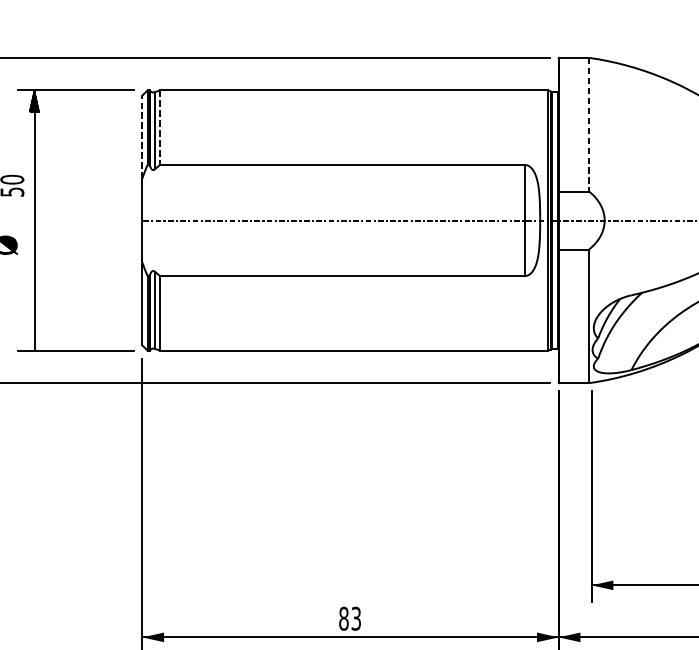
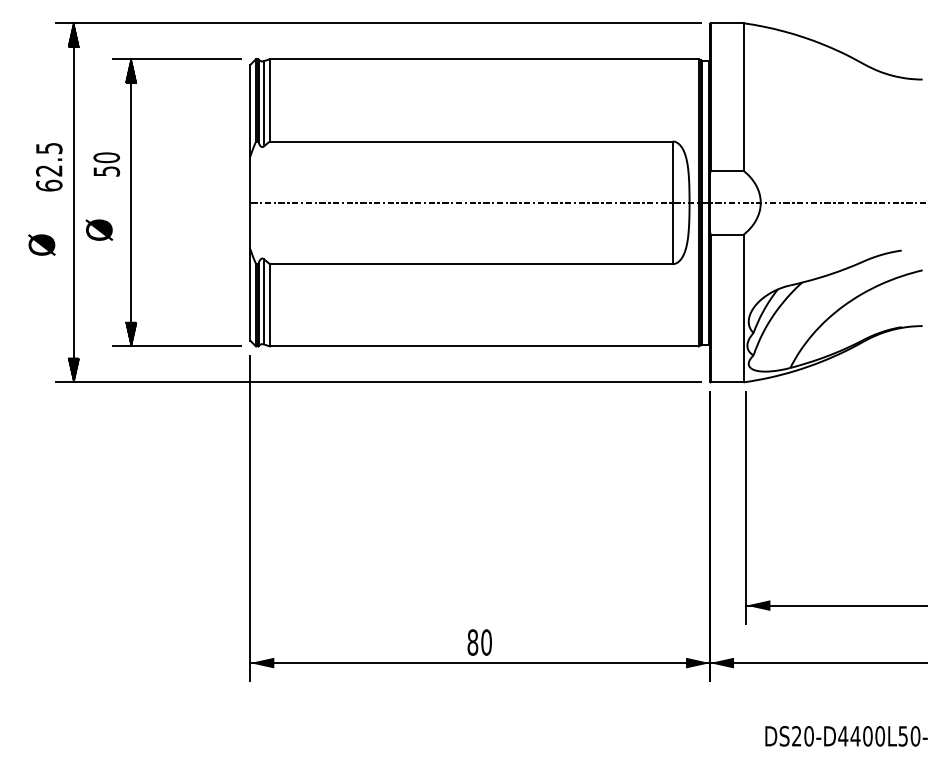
line: (589, 125) -> (743, 97), dashed -> solid
line: (159, 127) -> (269, 100), dashed -> solid
line: (142, 136) -> (250, 110), dashed -> solid
hatch: (33, 339) -> (130, 334), added
text: (356, 618) -> (486, 642), 83 -> 80

